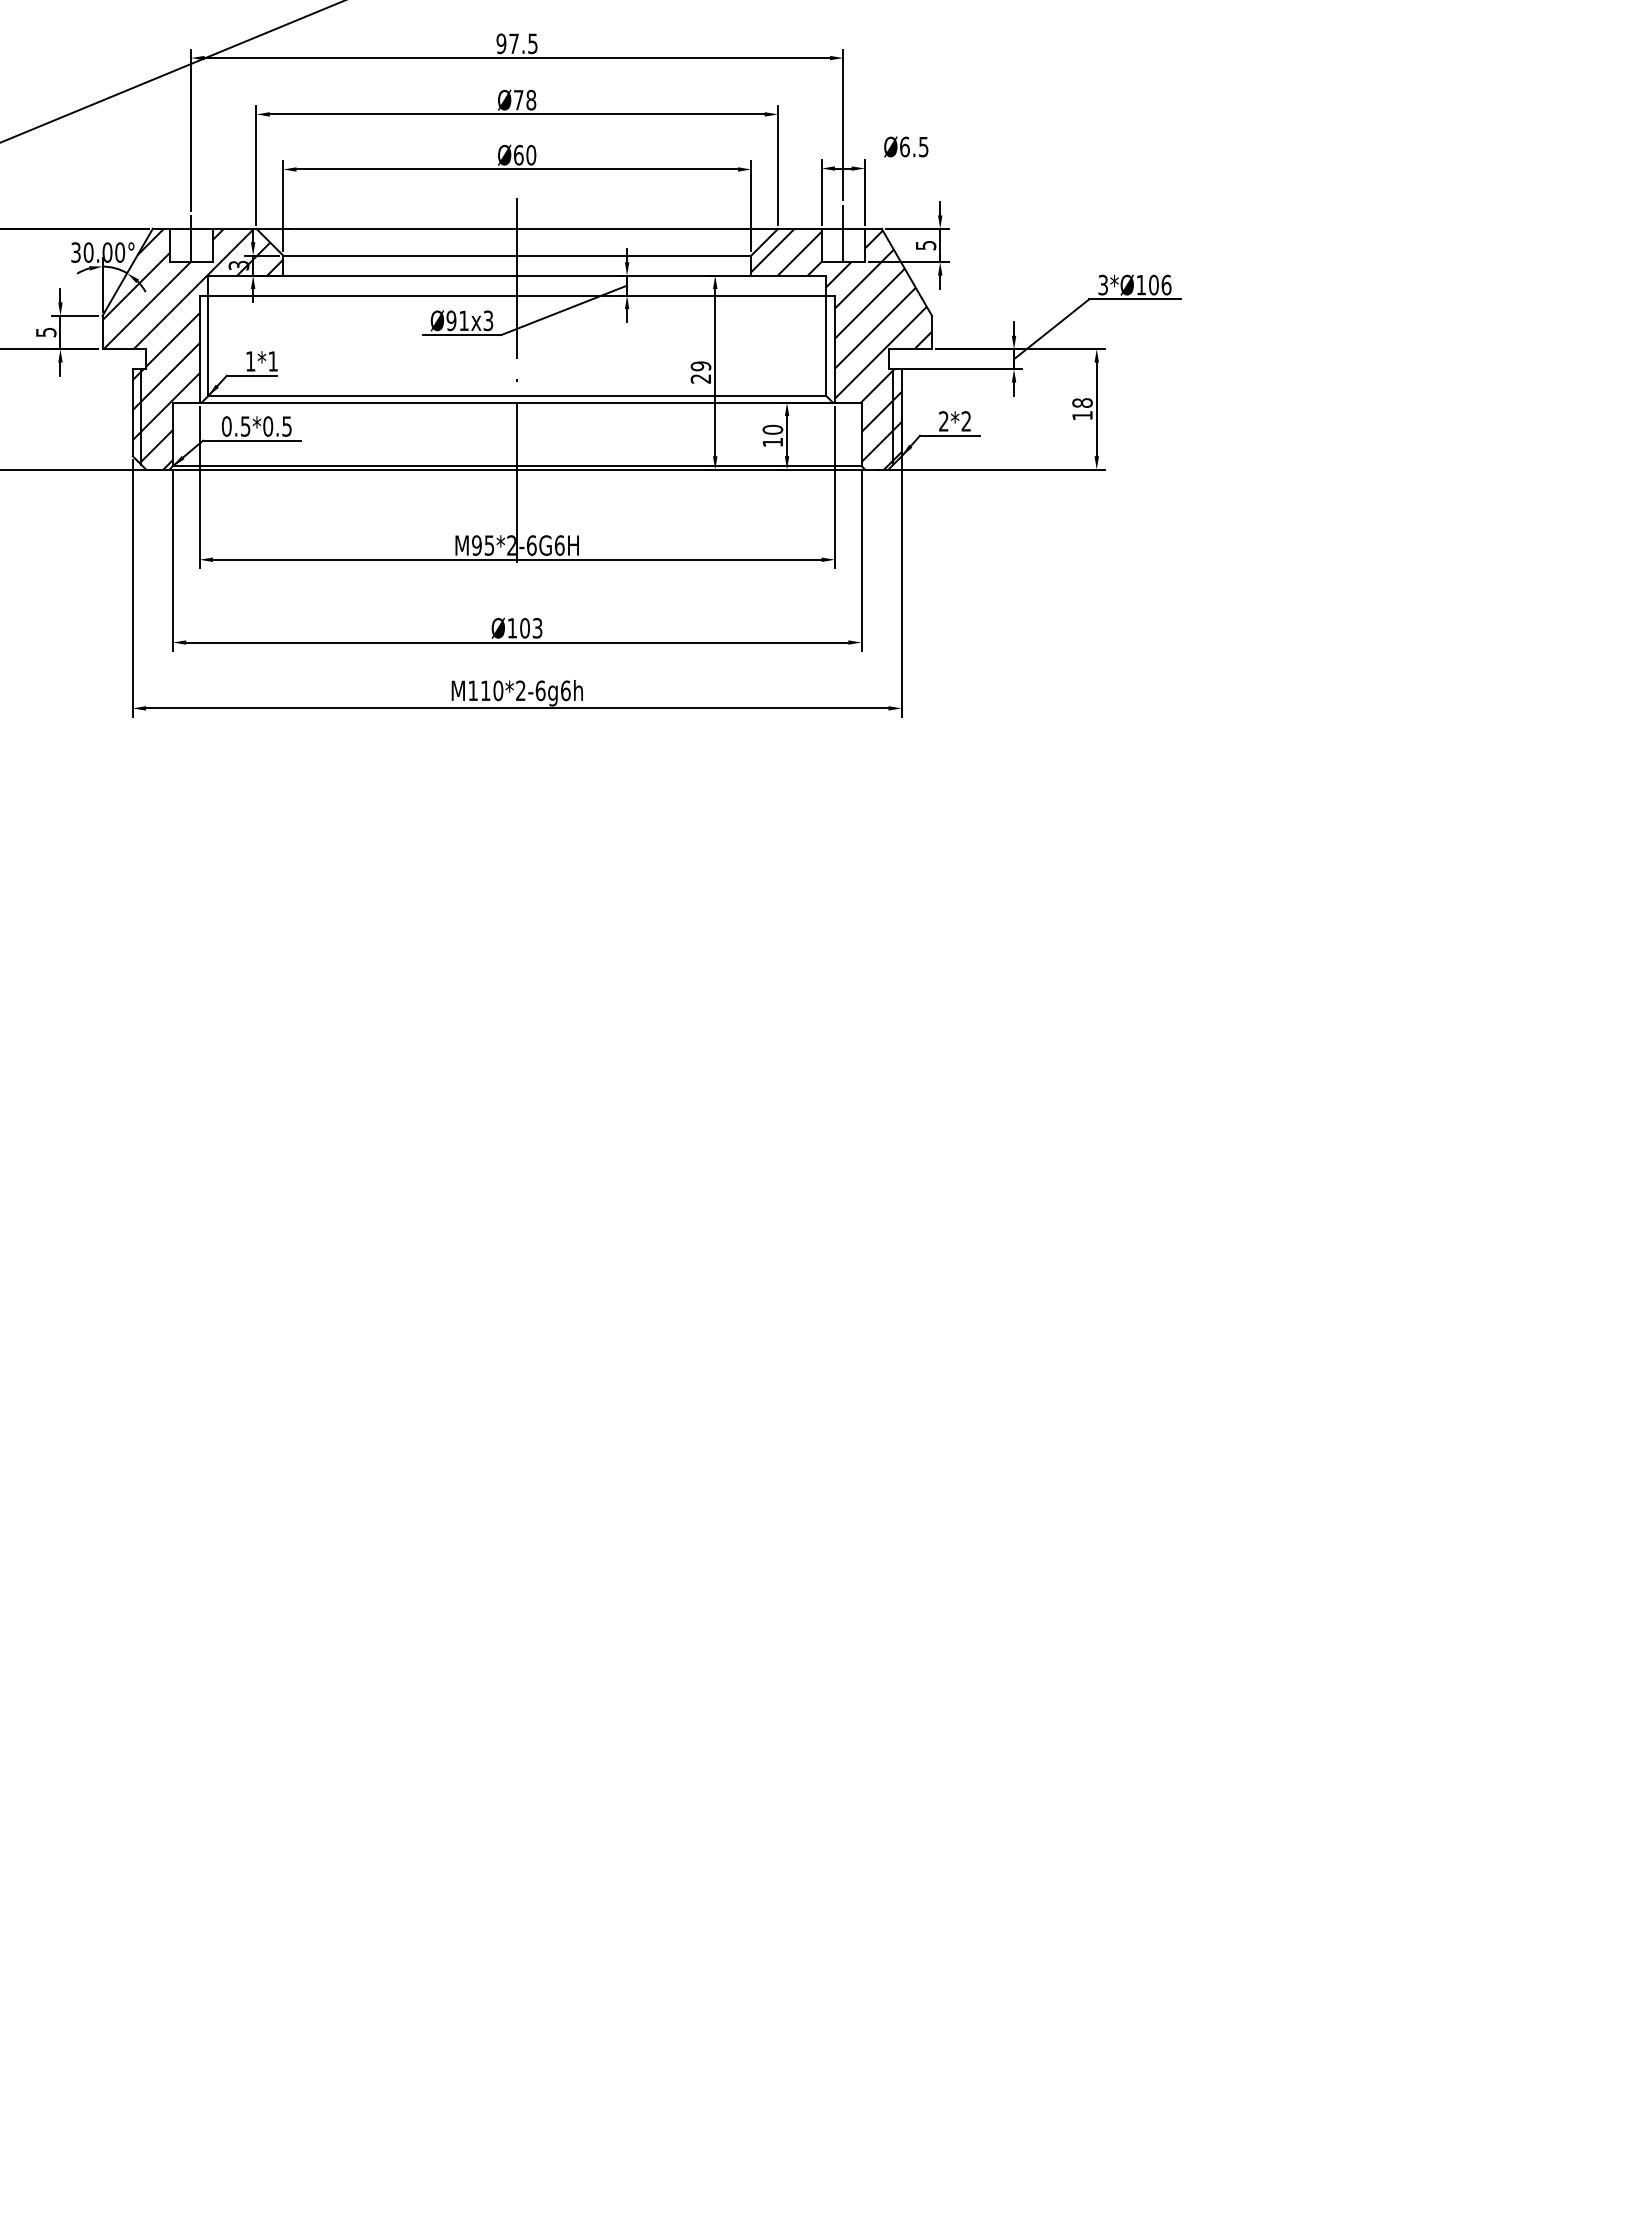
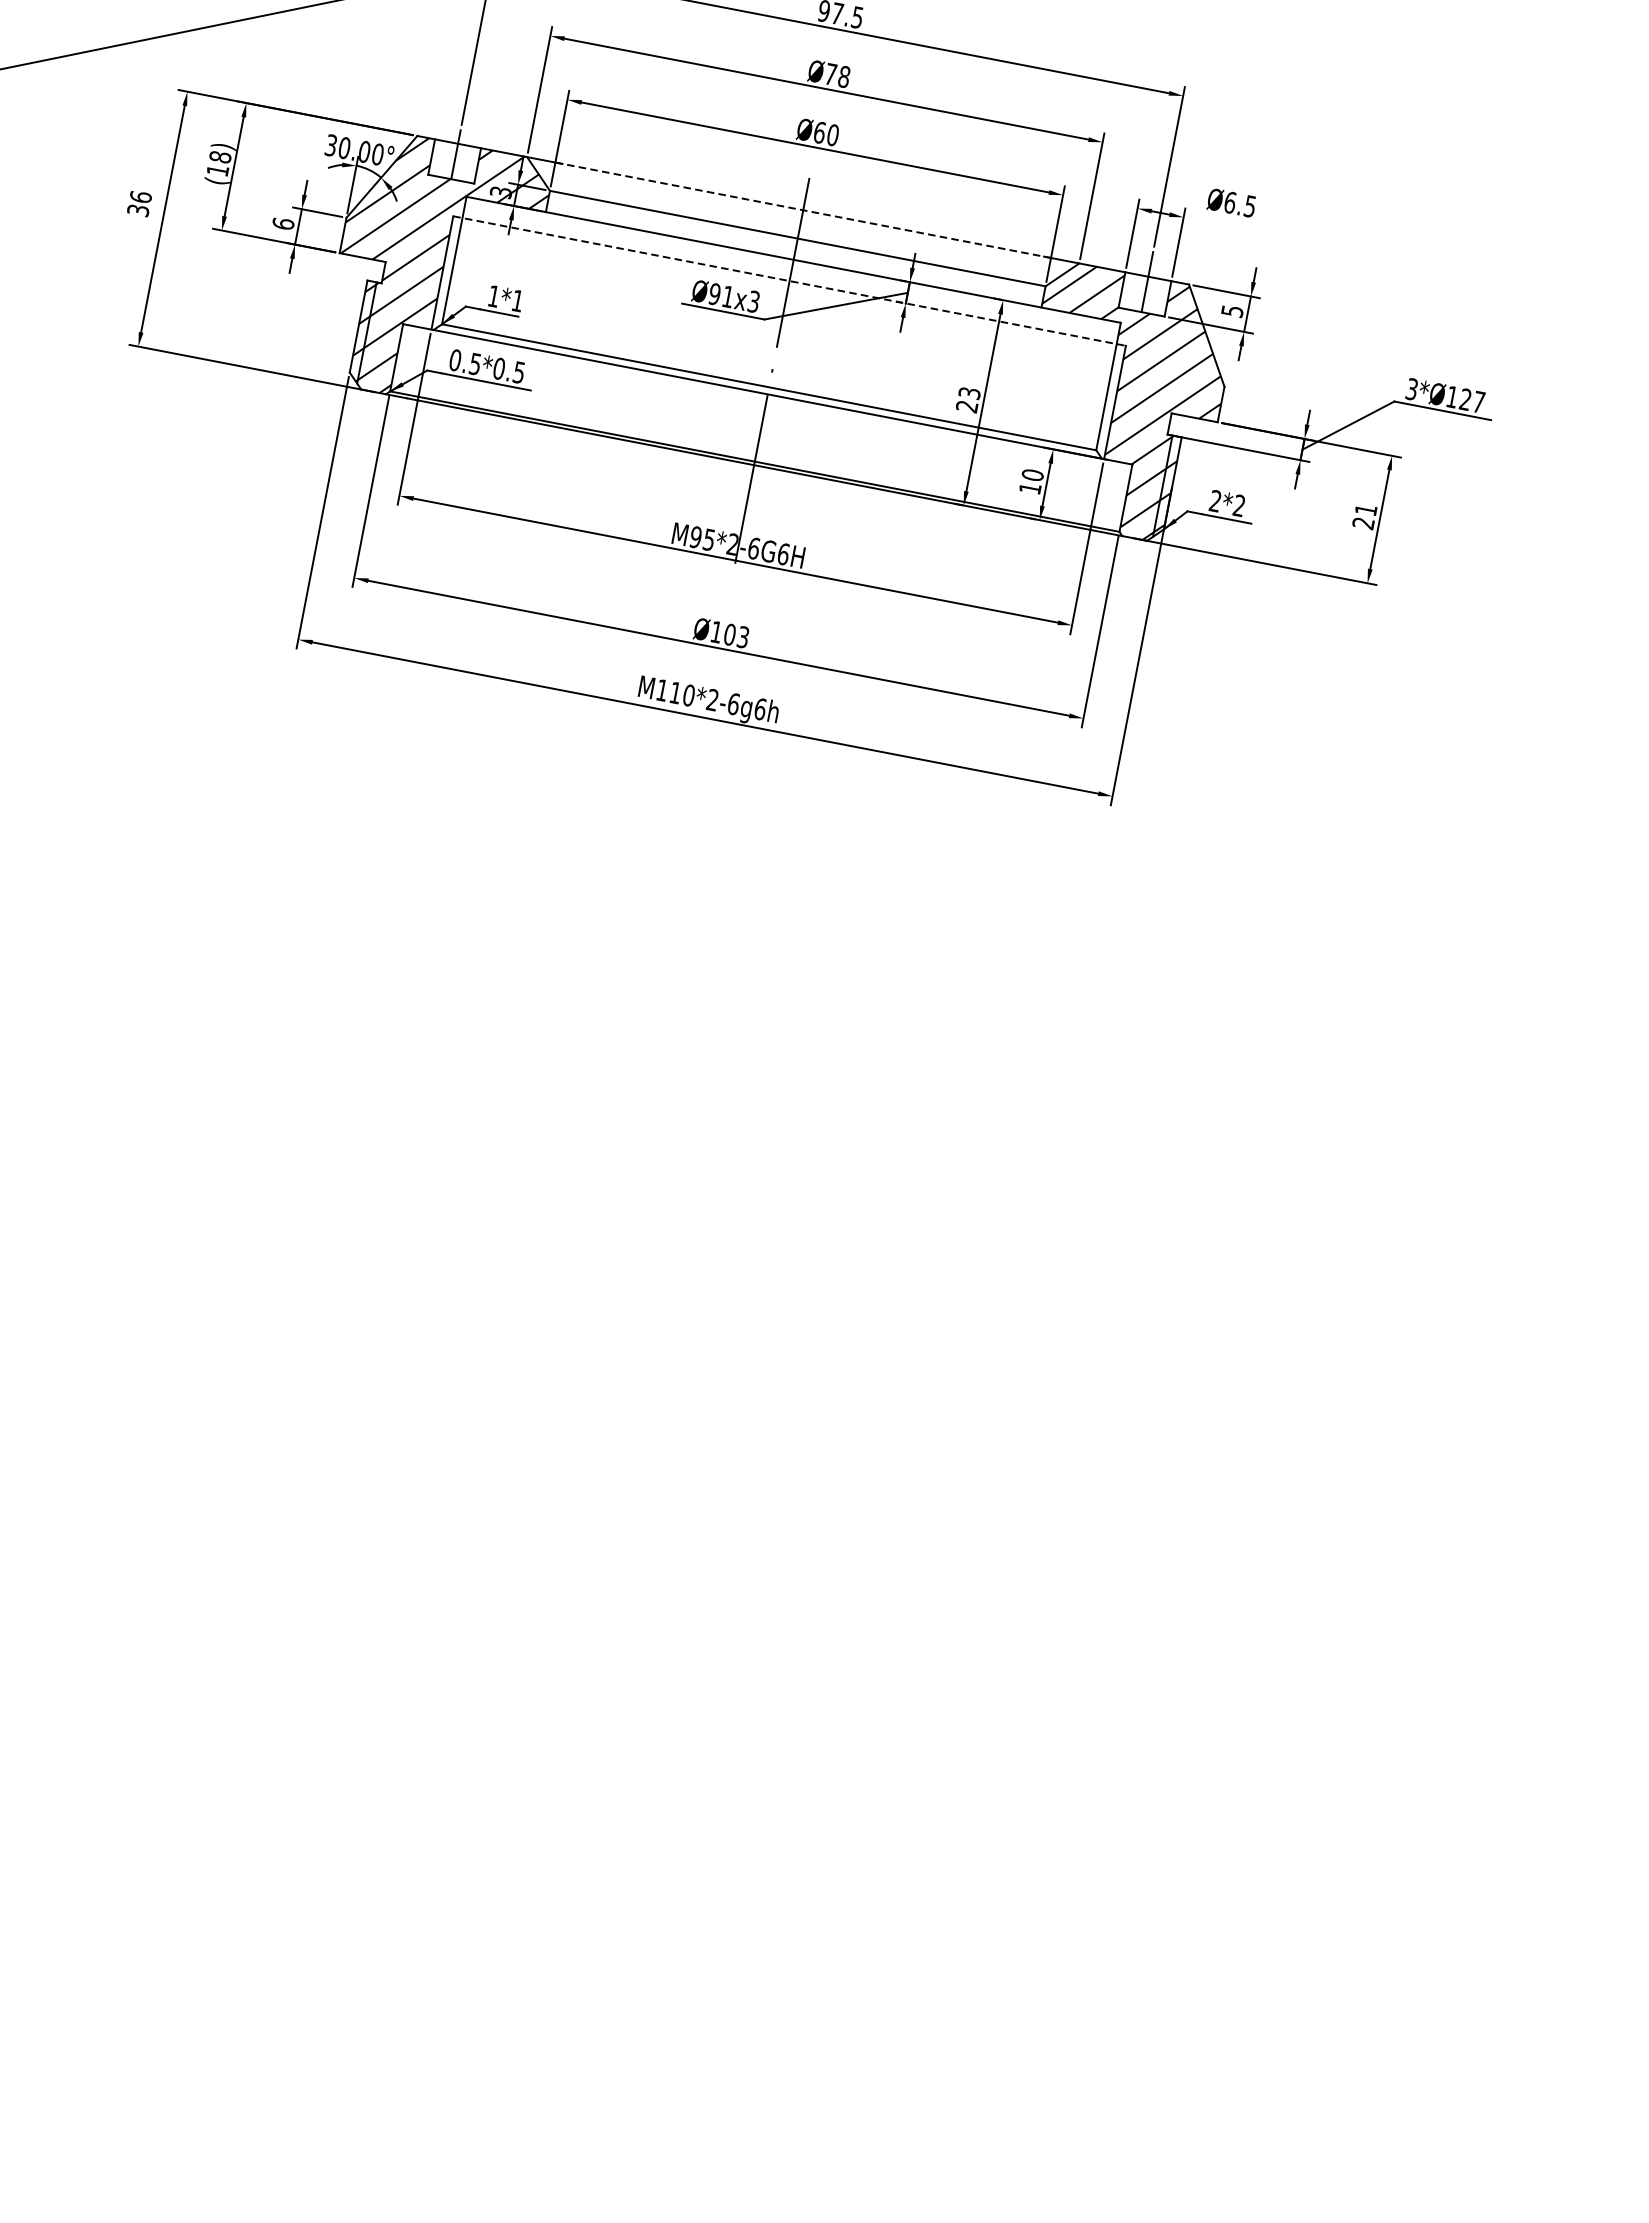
line: (517, 228) -> (803, 209), solid -> dashed
text: (1160, 284) -> (1472, 400), 3*Ø106 -> 3*Ø127
line: (517, 295) -> (789, 280), solid -> dashed
text: (45, 332) -> (282, 223), 5 -> 6
text: (700, 366) -> (969, 393), 29 -> 23
text: (1082, 409) -> (1364, 516), 18 -> 21

